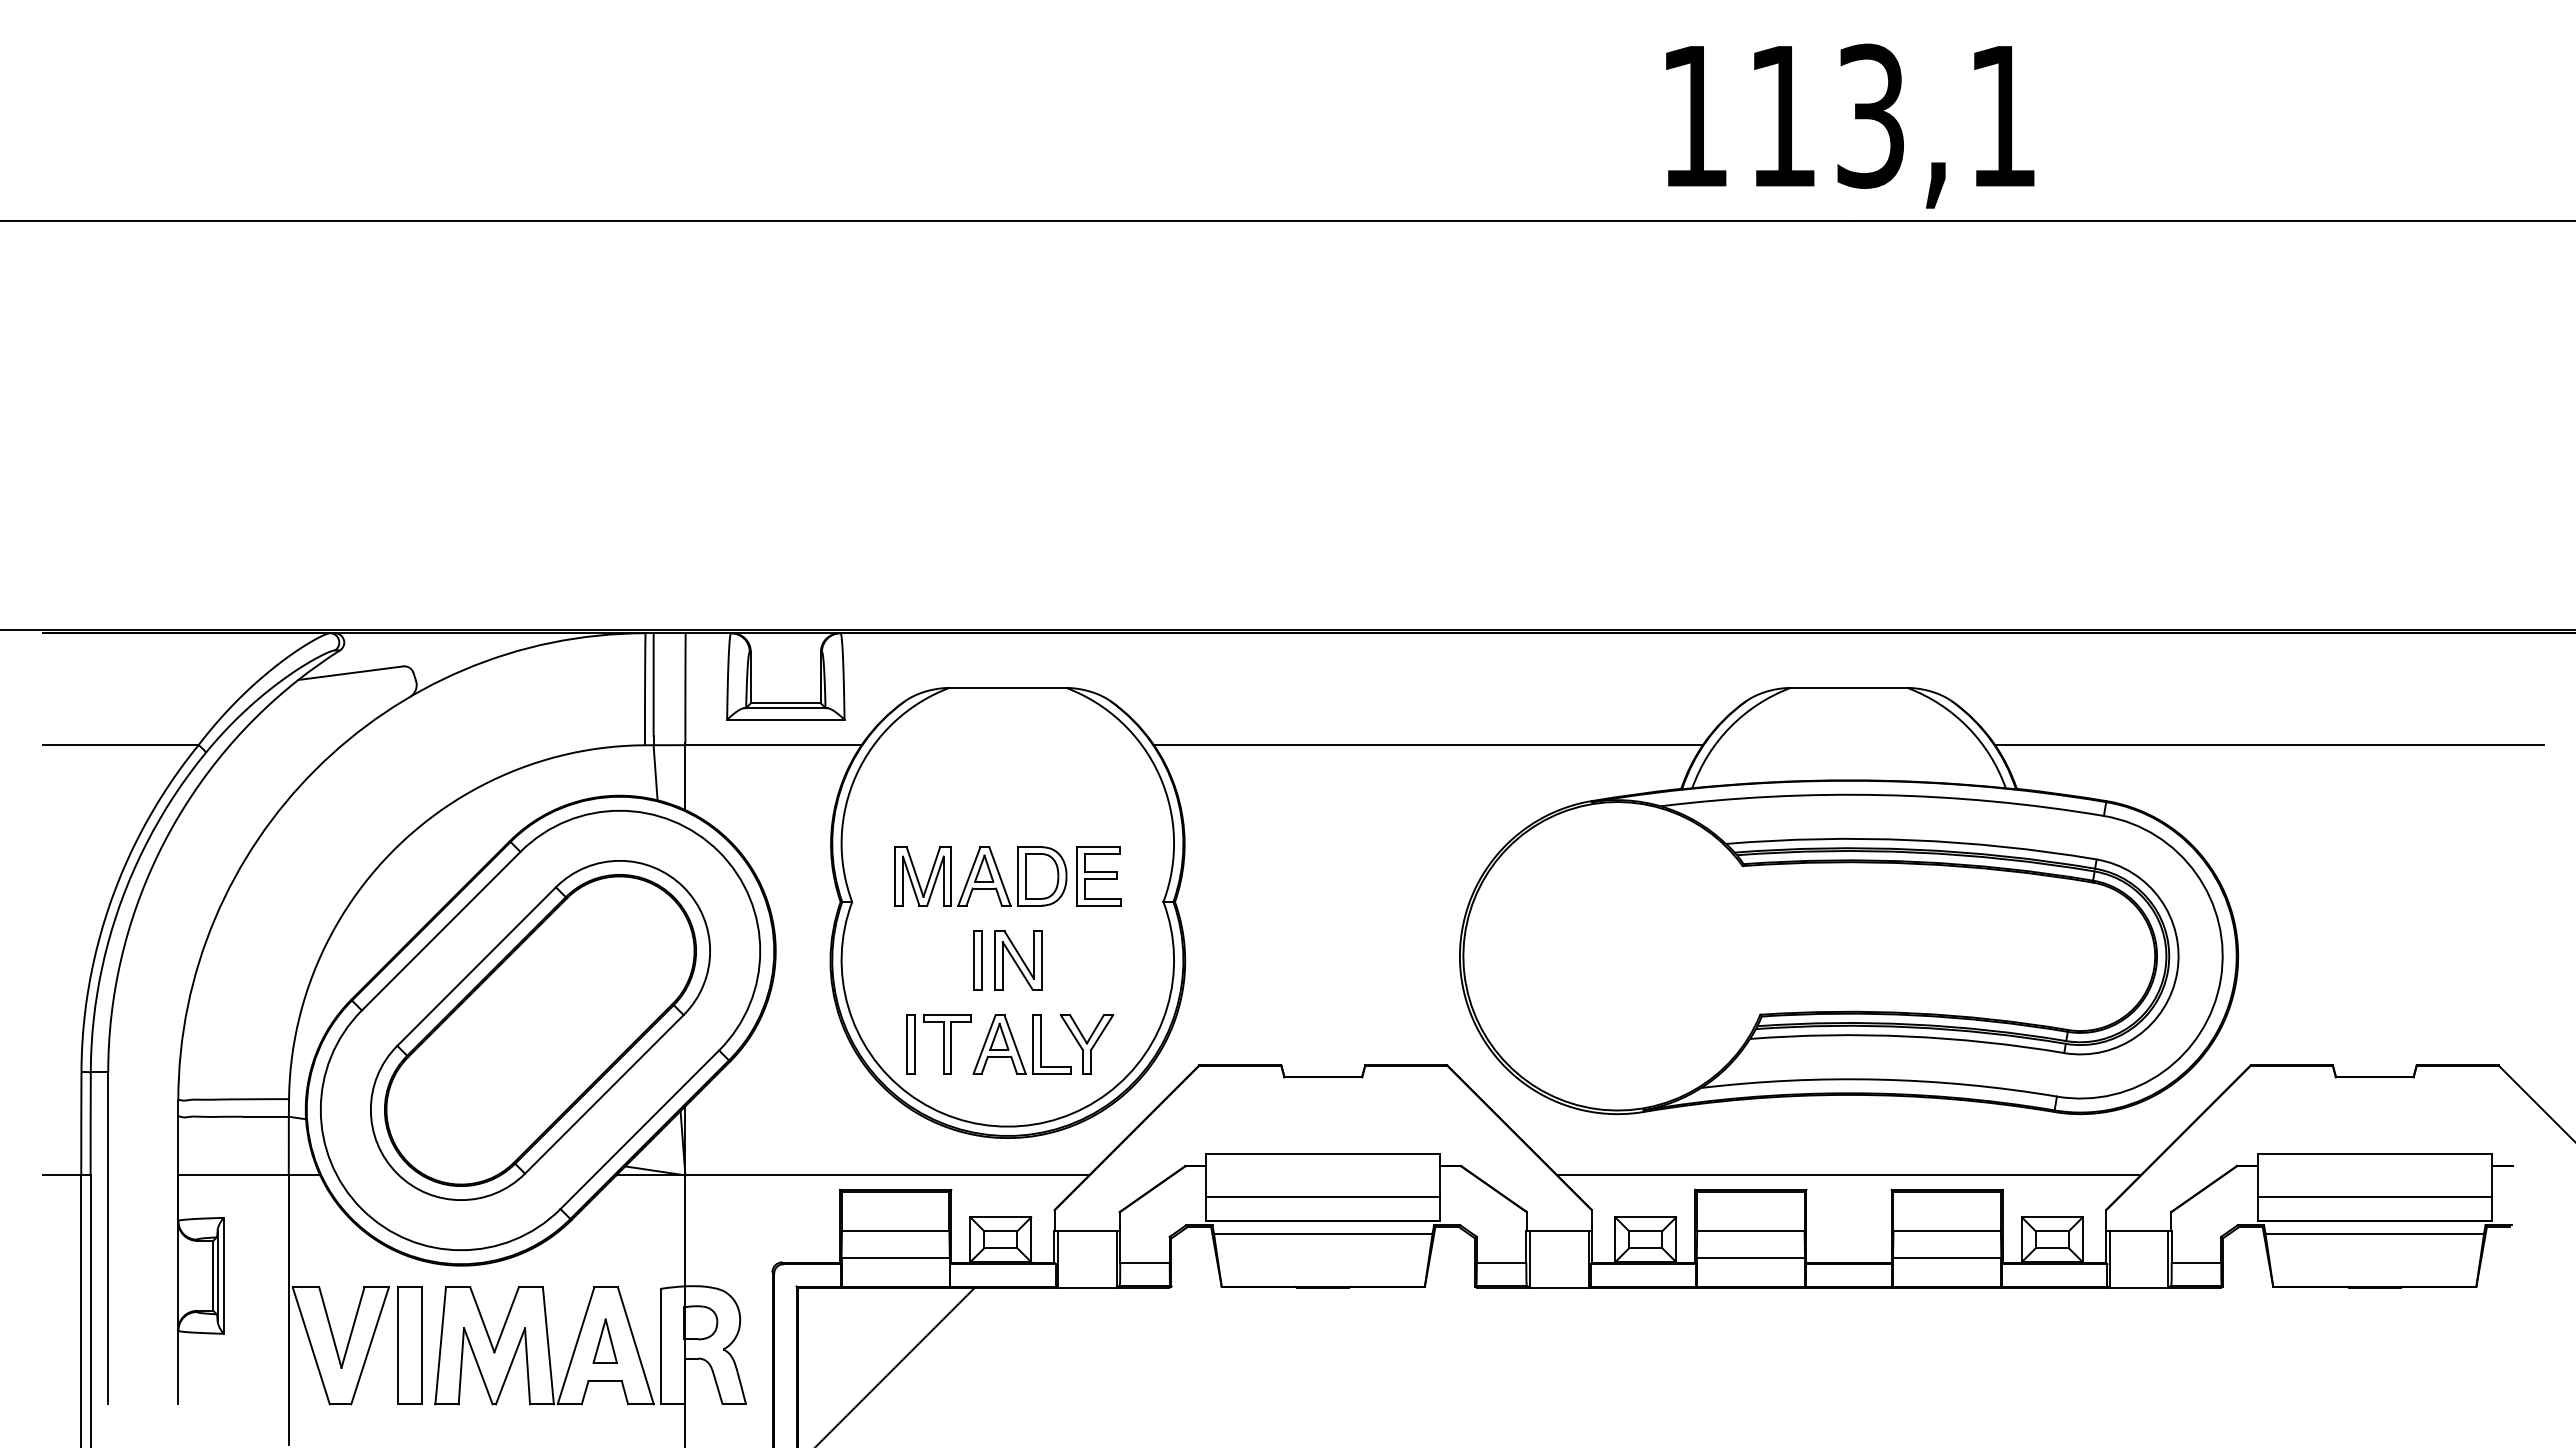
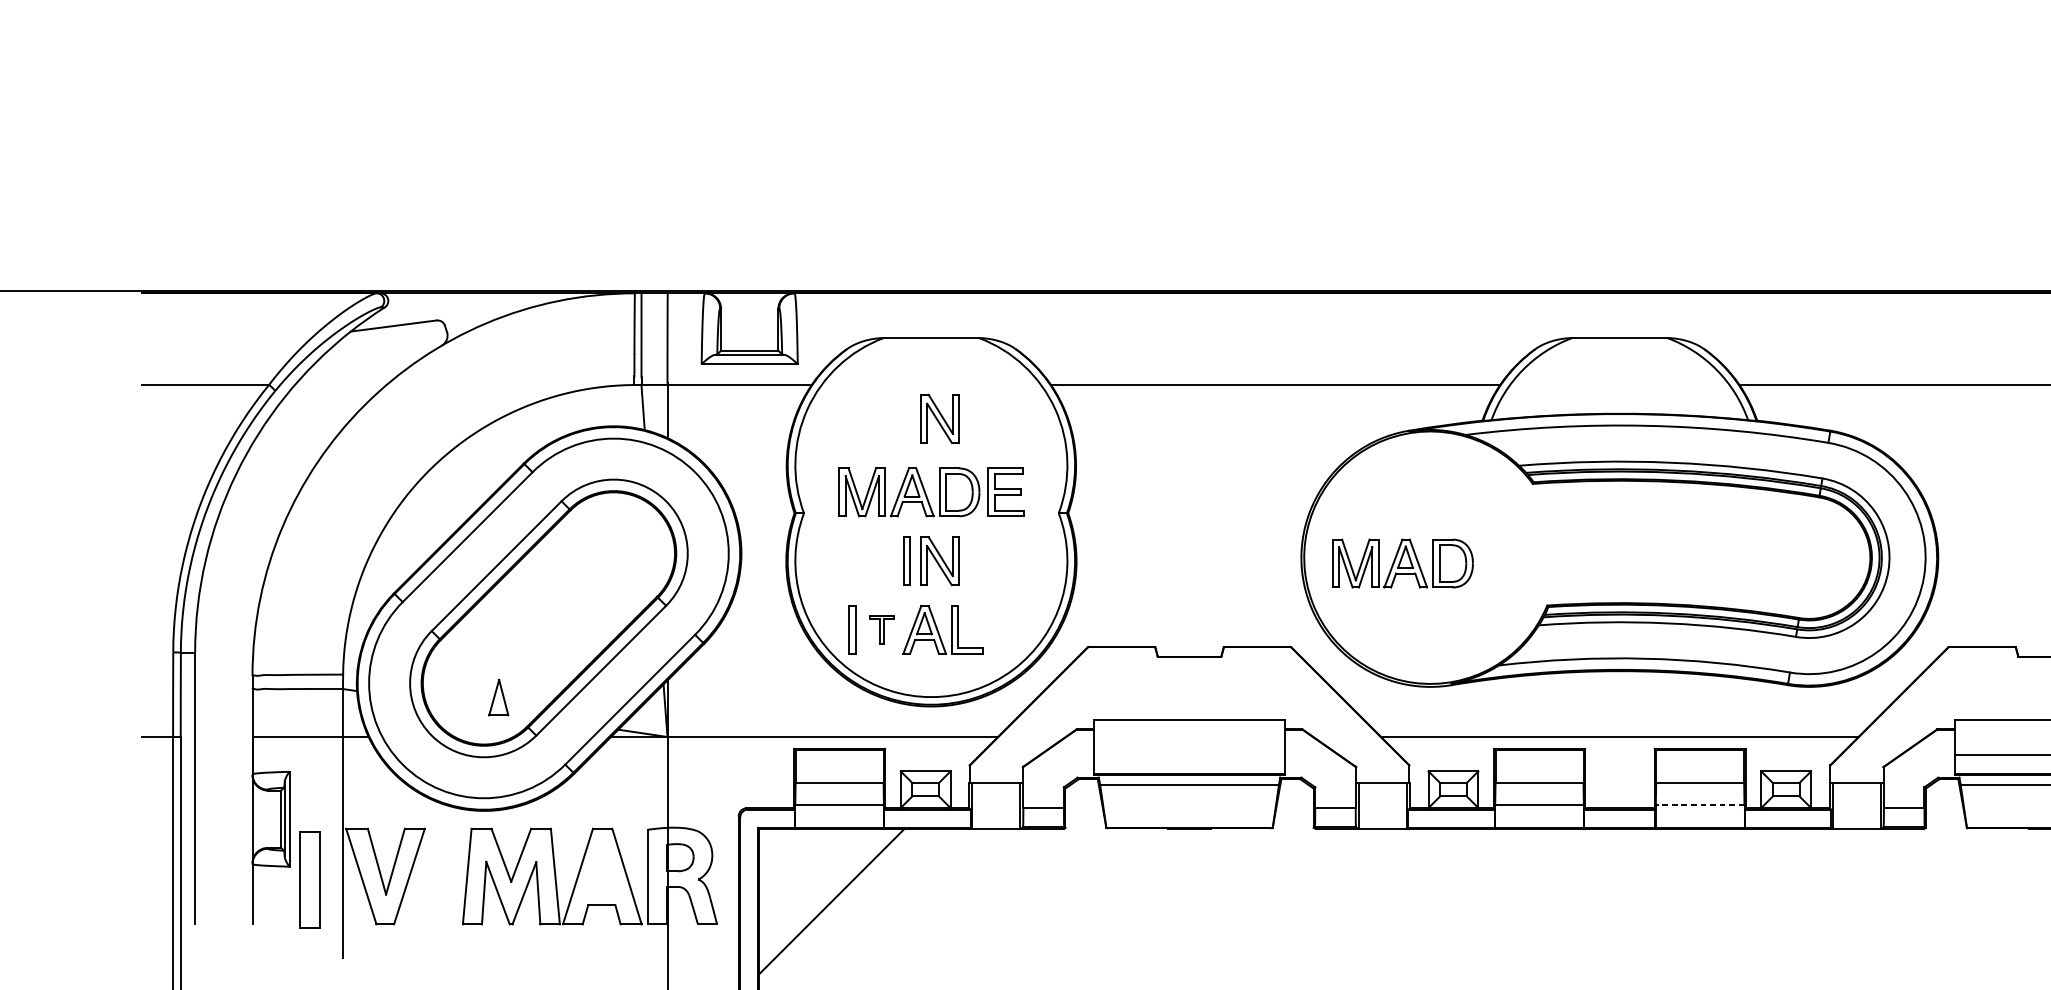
part: (1018, 786) -> (940, 418), added
part: (1583, 963) -> (1402, 563), added
part: (947, 1044) -> (882, 629), size x0.6
part: (1087, 1044) -> (996, 629), removed
line: (1323, 1196) -> (1189, 754), removed
line: (1946, 1258) -> (1699, 805), solid -> dashed
part: (604, 1340) -> (498, 697), moved
part: (409, 1345) -> (309, 879), moved

